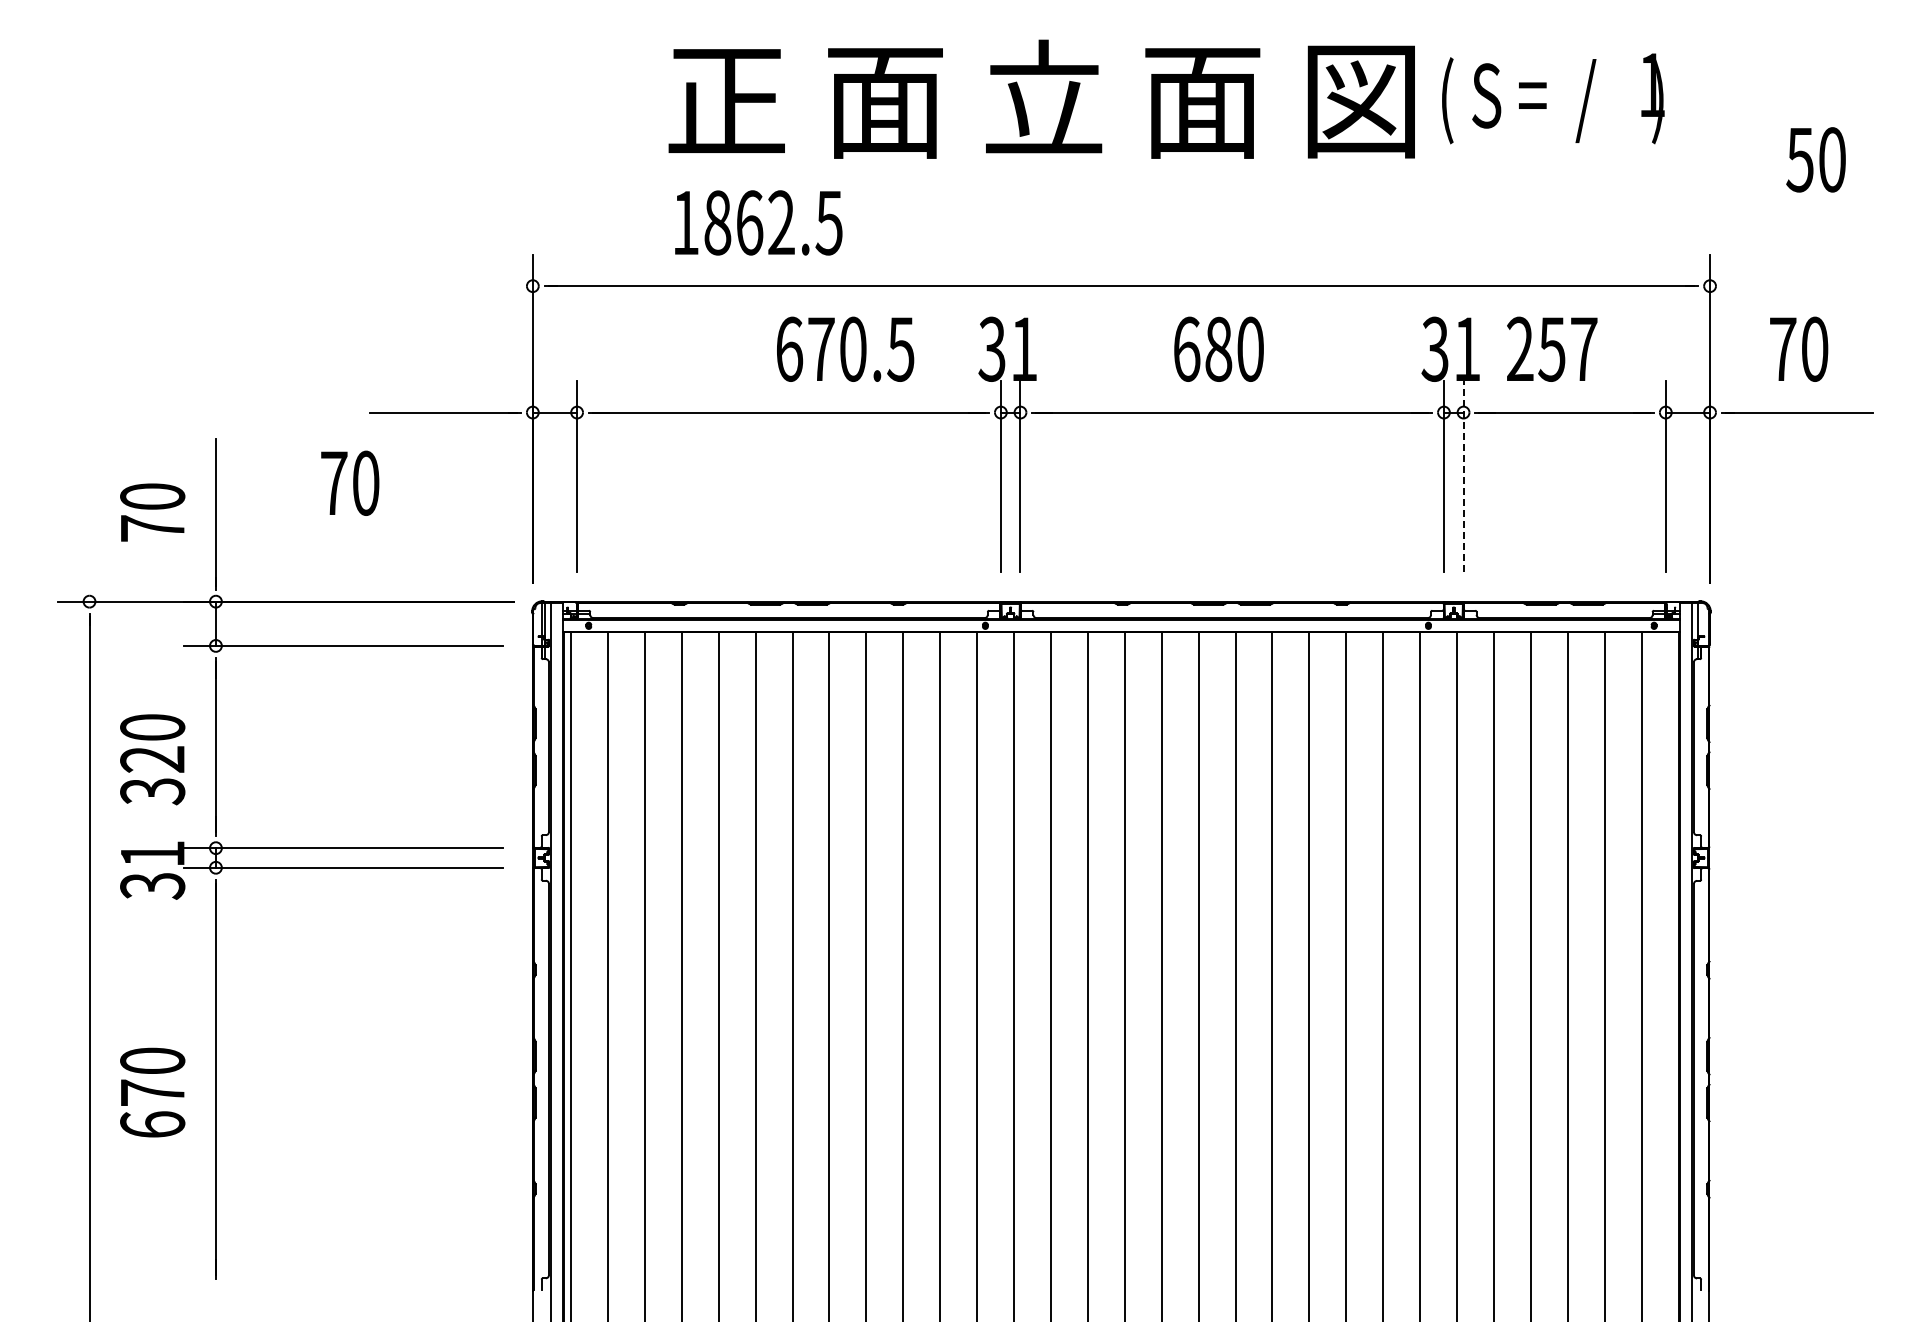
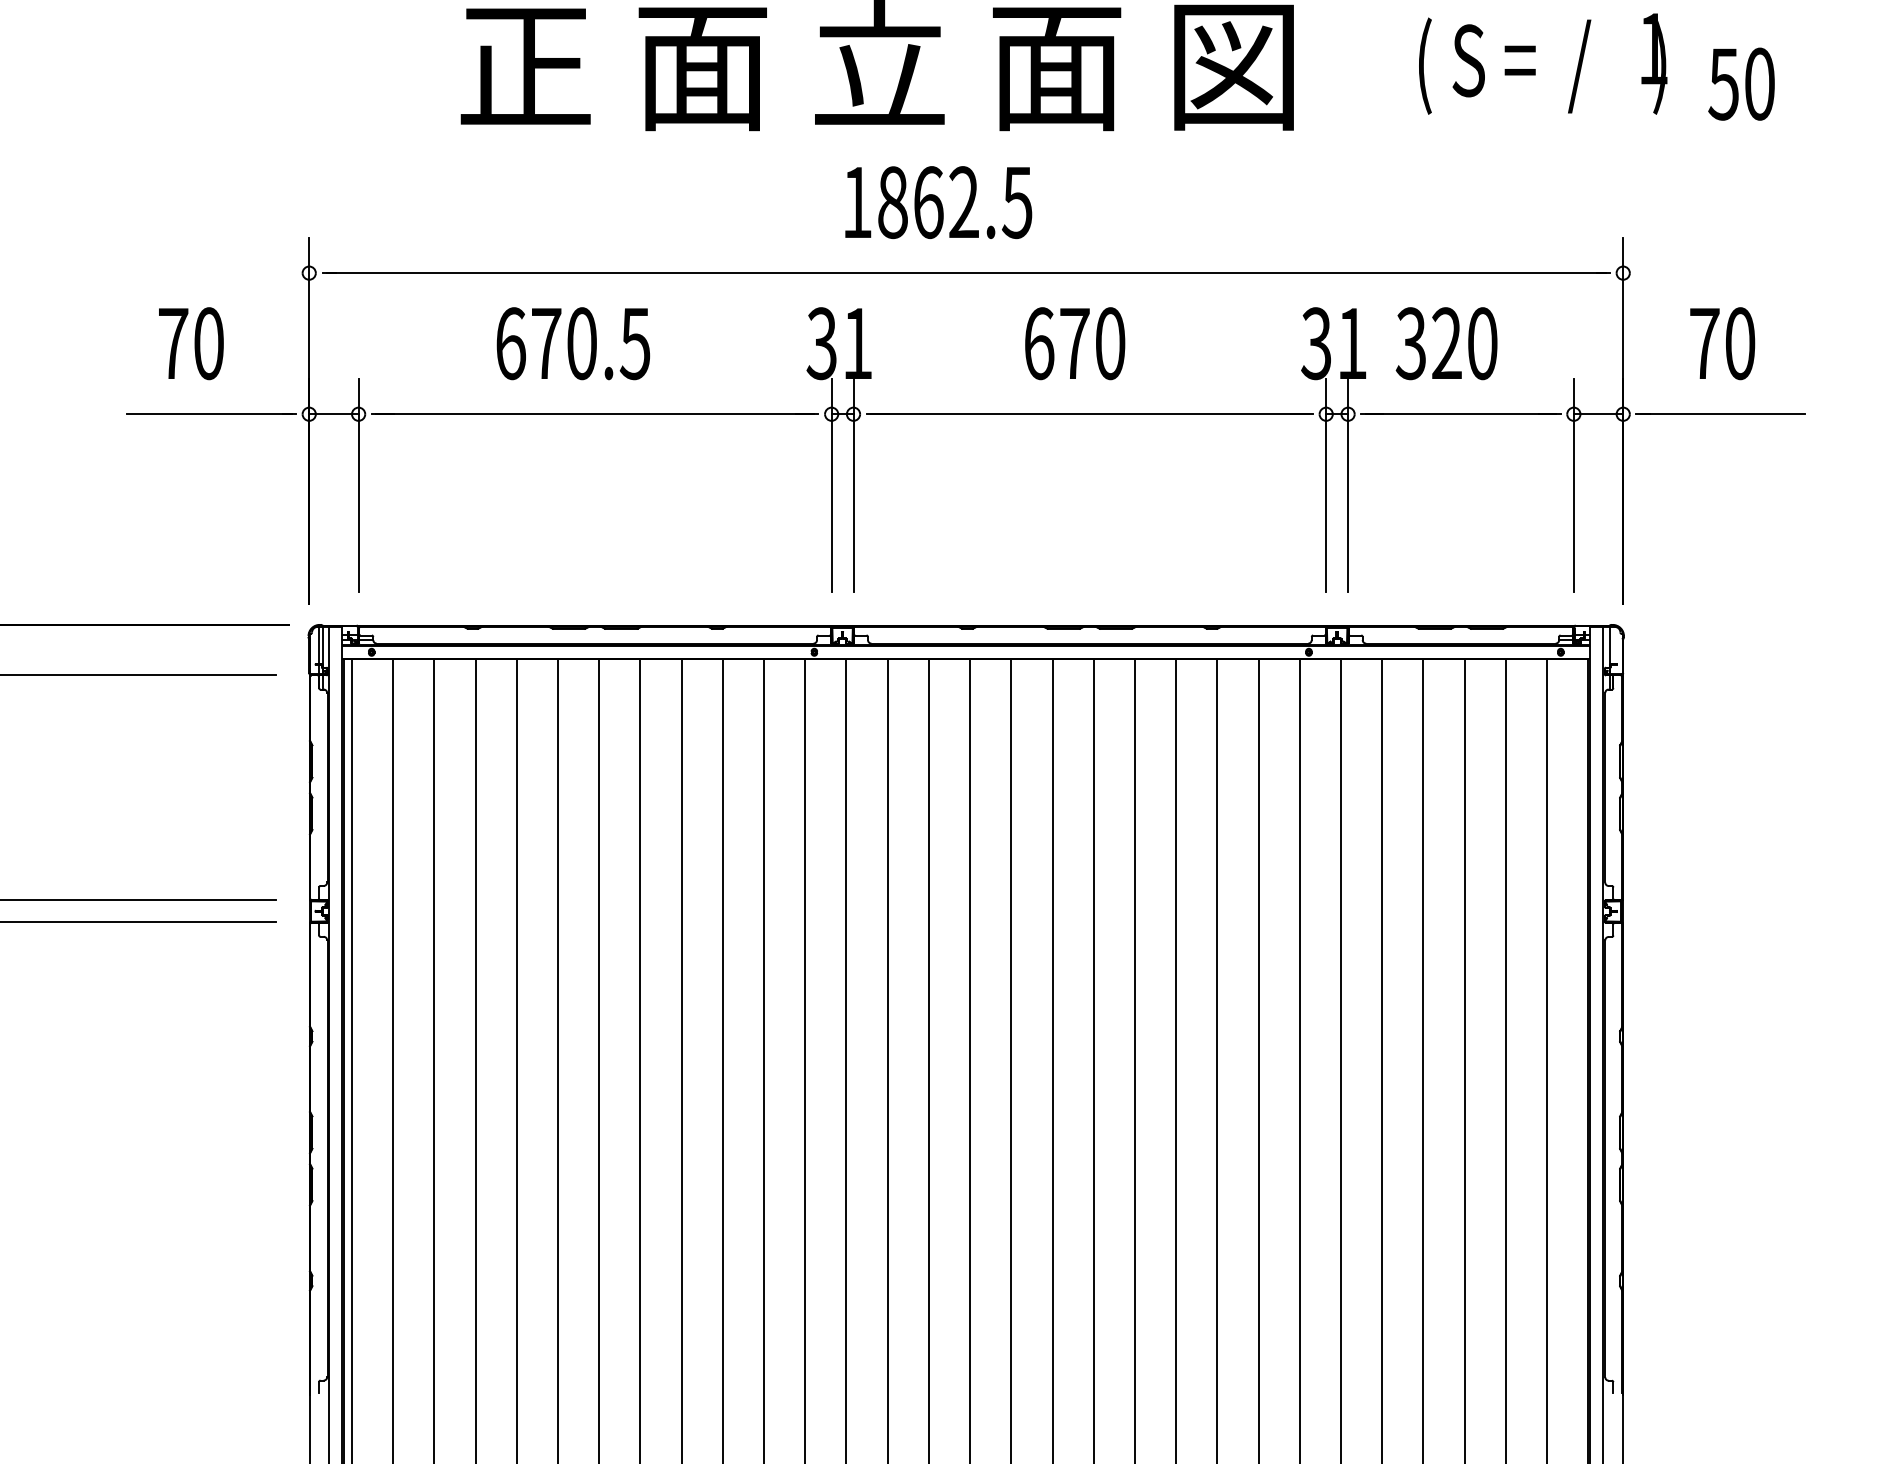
text: (1553, 98) -> (1543, 63), moved
text: (1815, 159) -> (1740, 83), moved
text: (758, 222) -> (938, 202), moved
text: (845, 348) -> (573, 342), moved
text: (1218, 348) -> (1074, 342), 680 -> 670
text: (1551, 348) -> (1446, 342), 257 -> 320
line: (1463, 475) -> (1348, 484), dashed -> solid
text: (350, 482) -> (191, 342), moved

